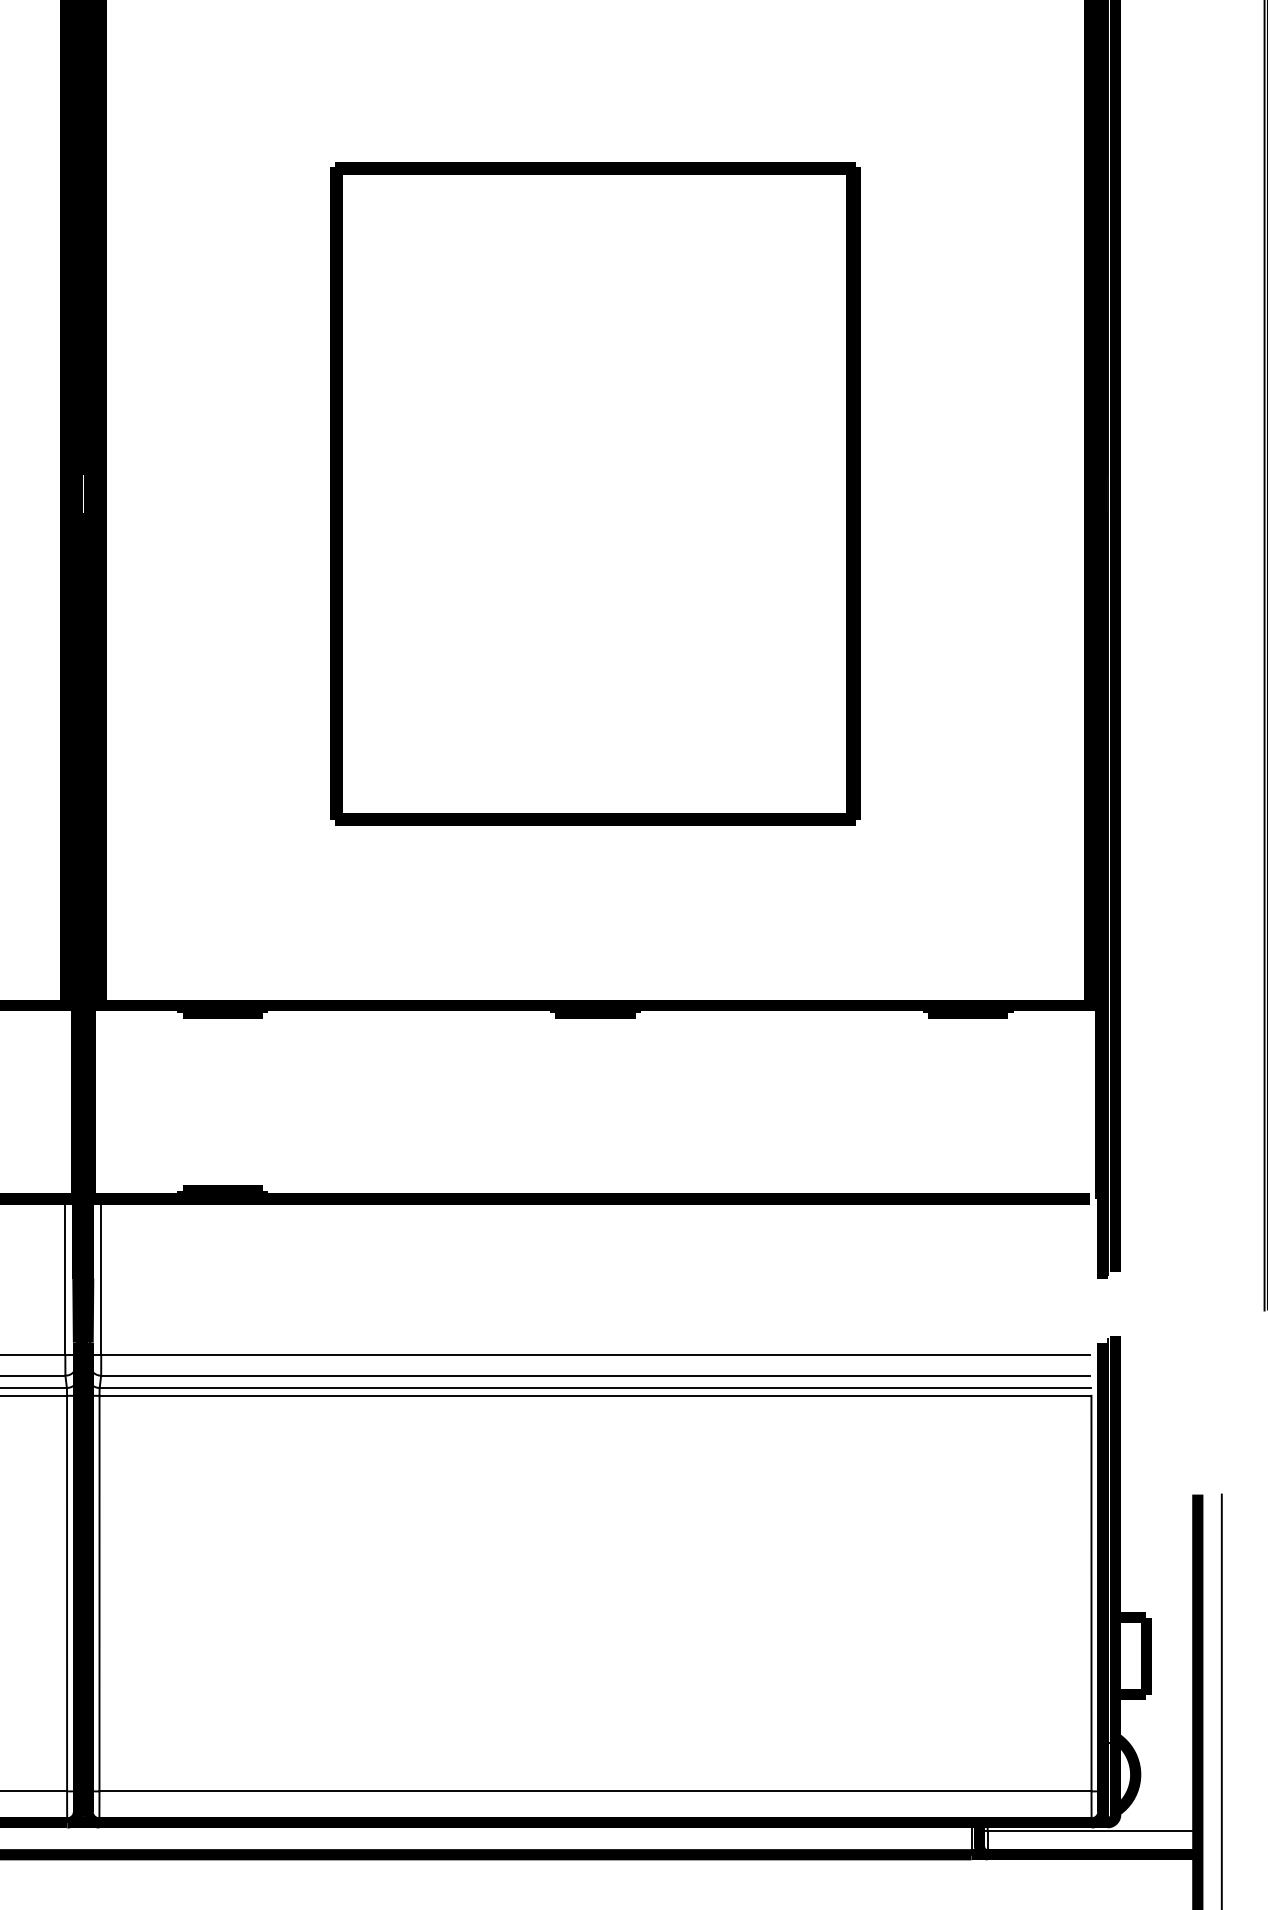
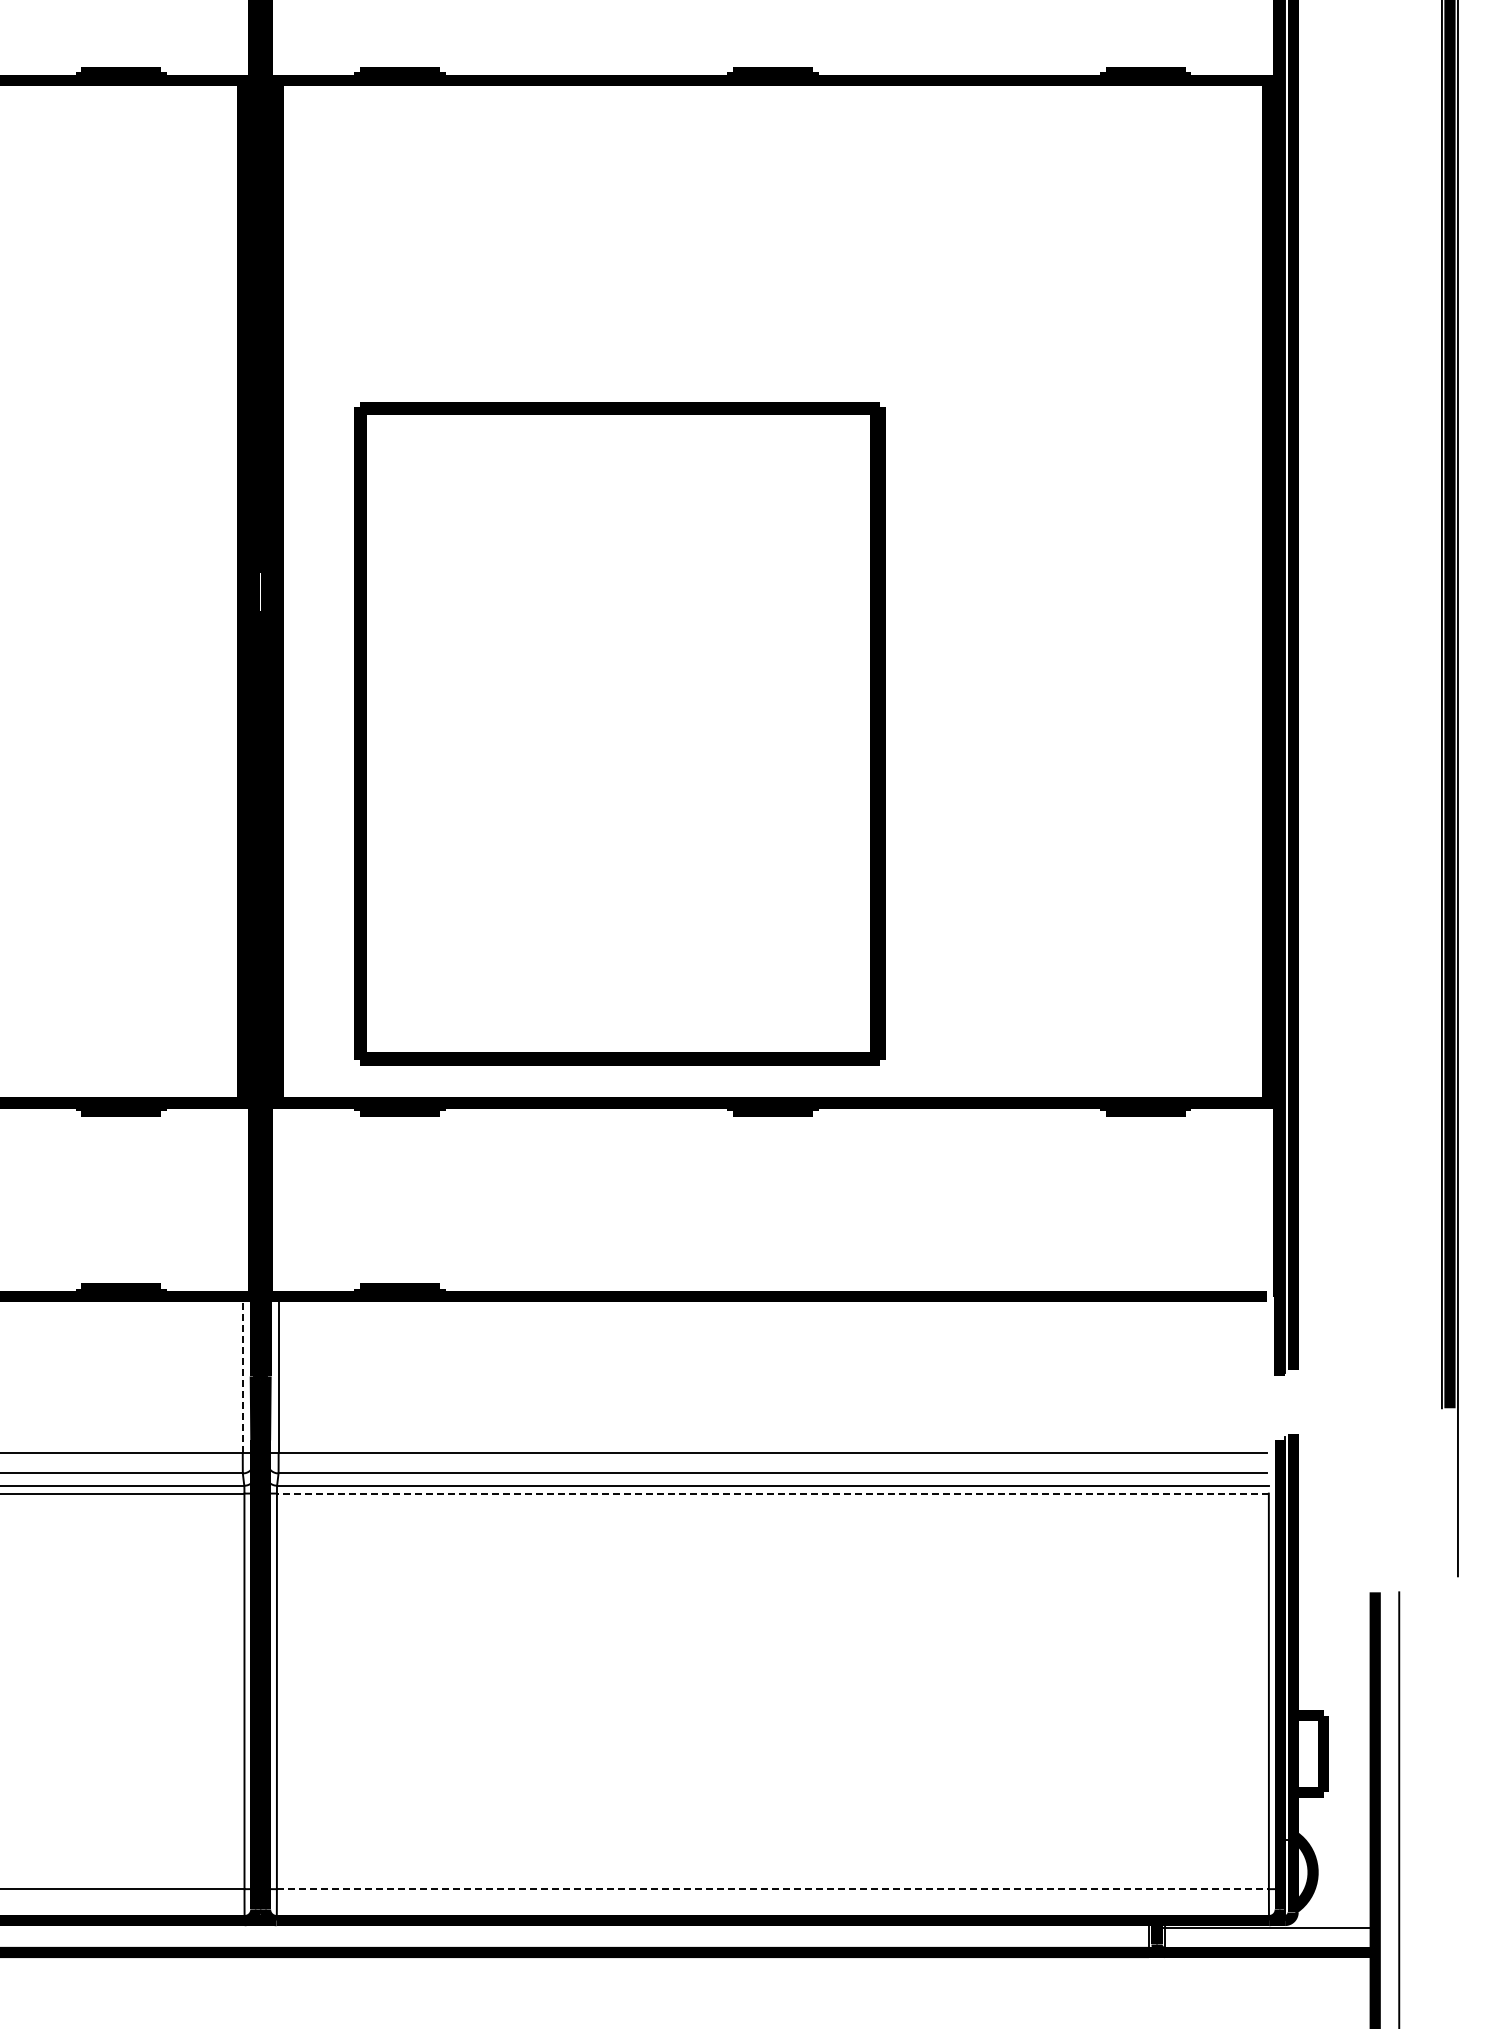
part: (595, 493) -> (619, 733), moved
line: (65, 1276) -> (242, 1374), solid -> dashed
line: (595, 1395) -> (772, 1493), solid -> dashed
line: (596, 1791) -> (773, 1889), solid -> dashed

